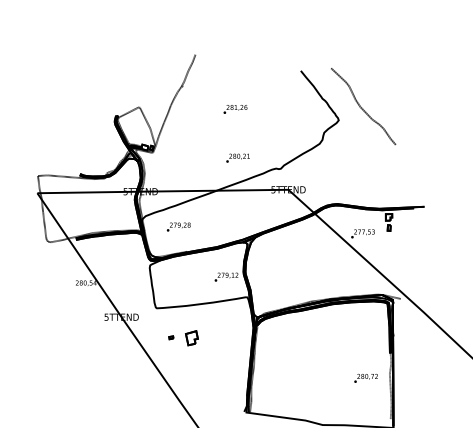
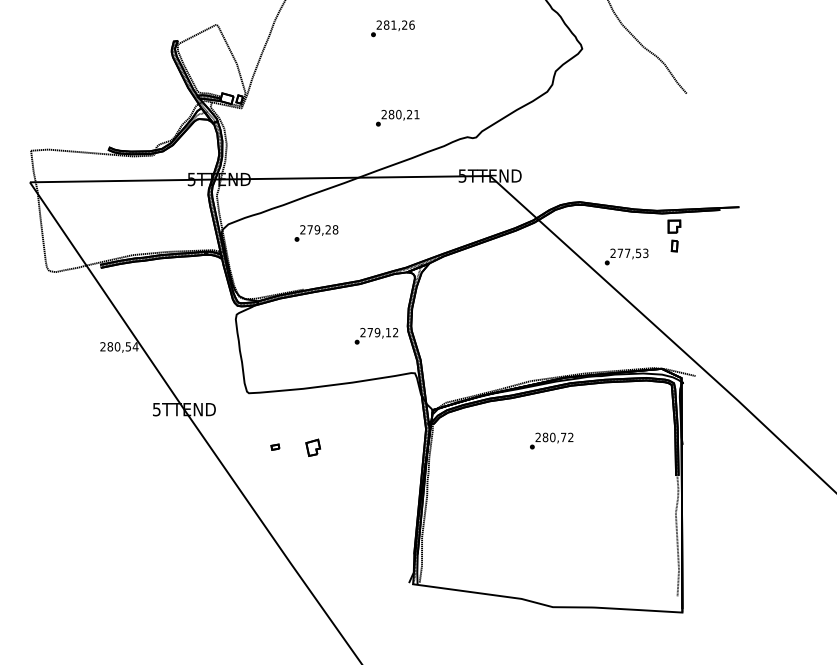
text: (178, 226) -> (316, 232), moved
part: (191, 337) -> (312, 446), size x0.62
text: (365, 378) -> (550, 441), moved

